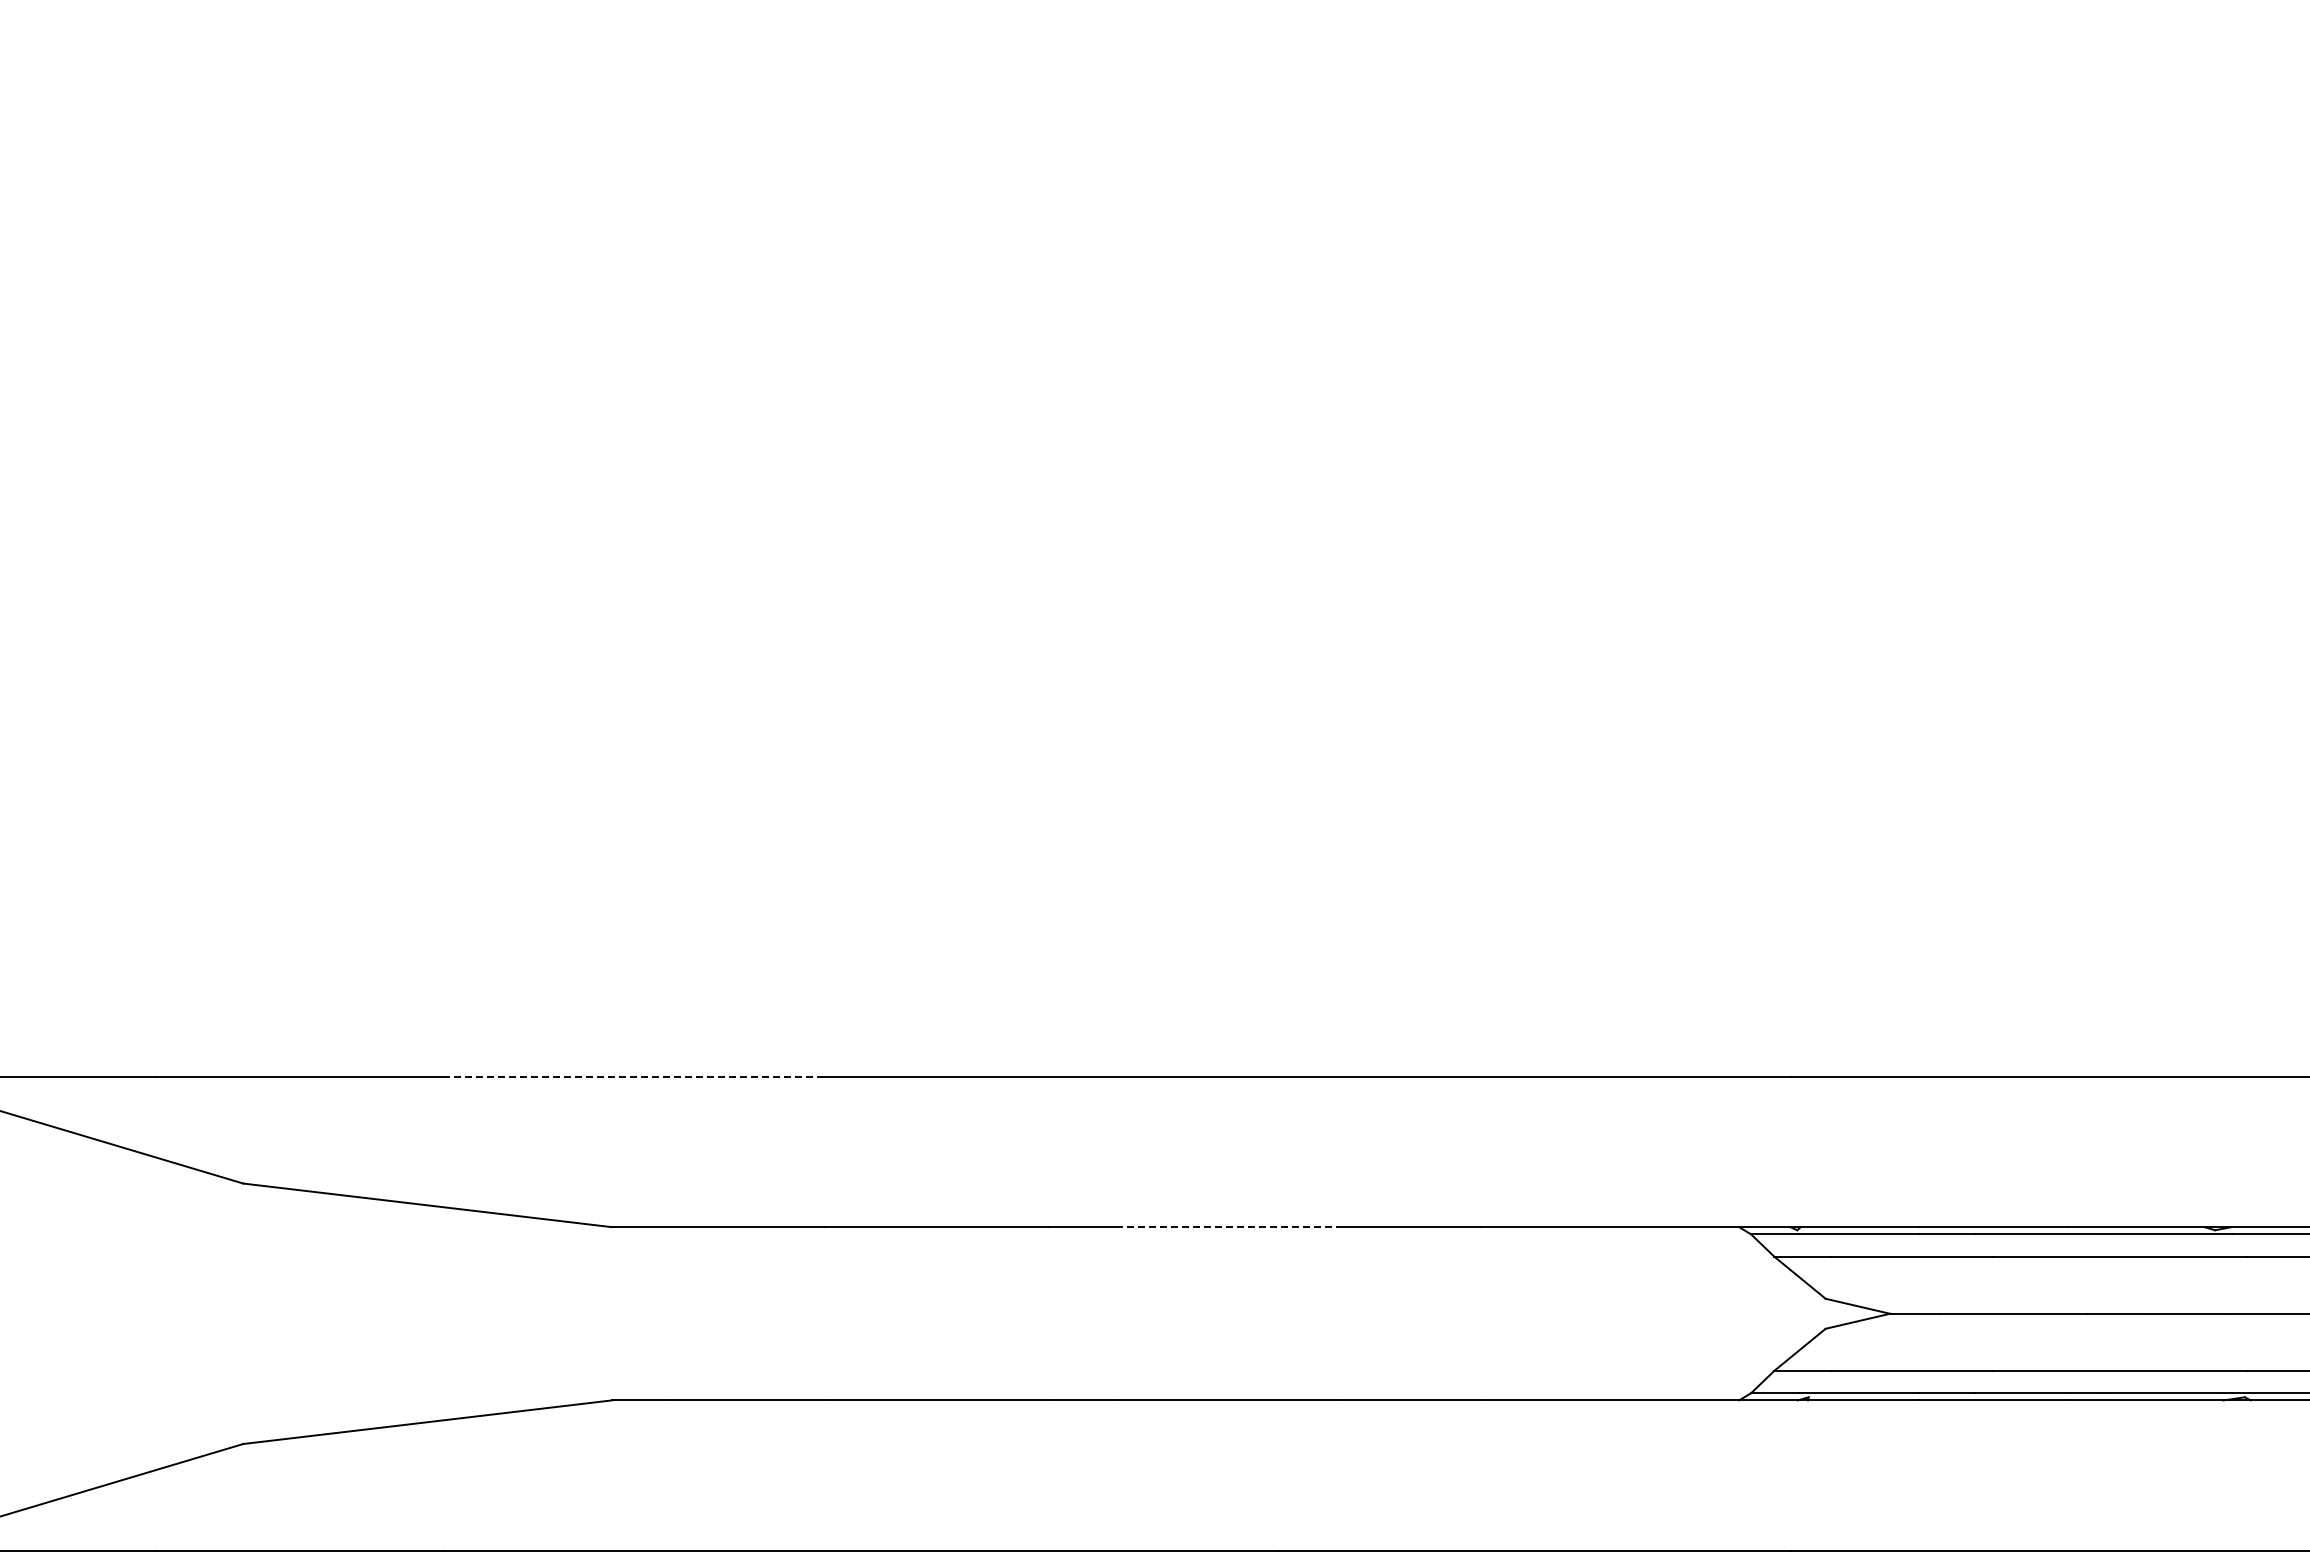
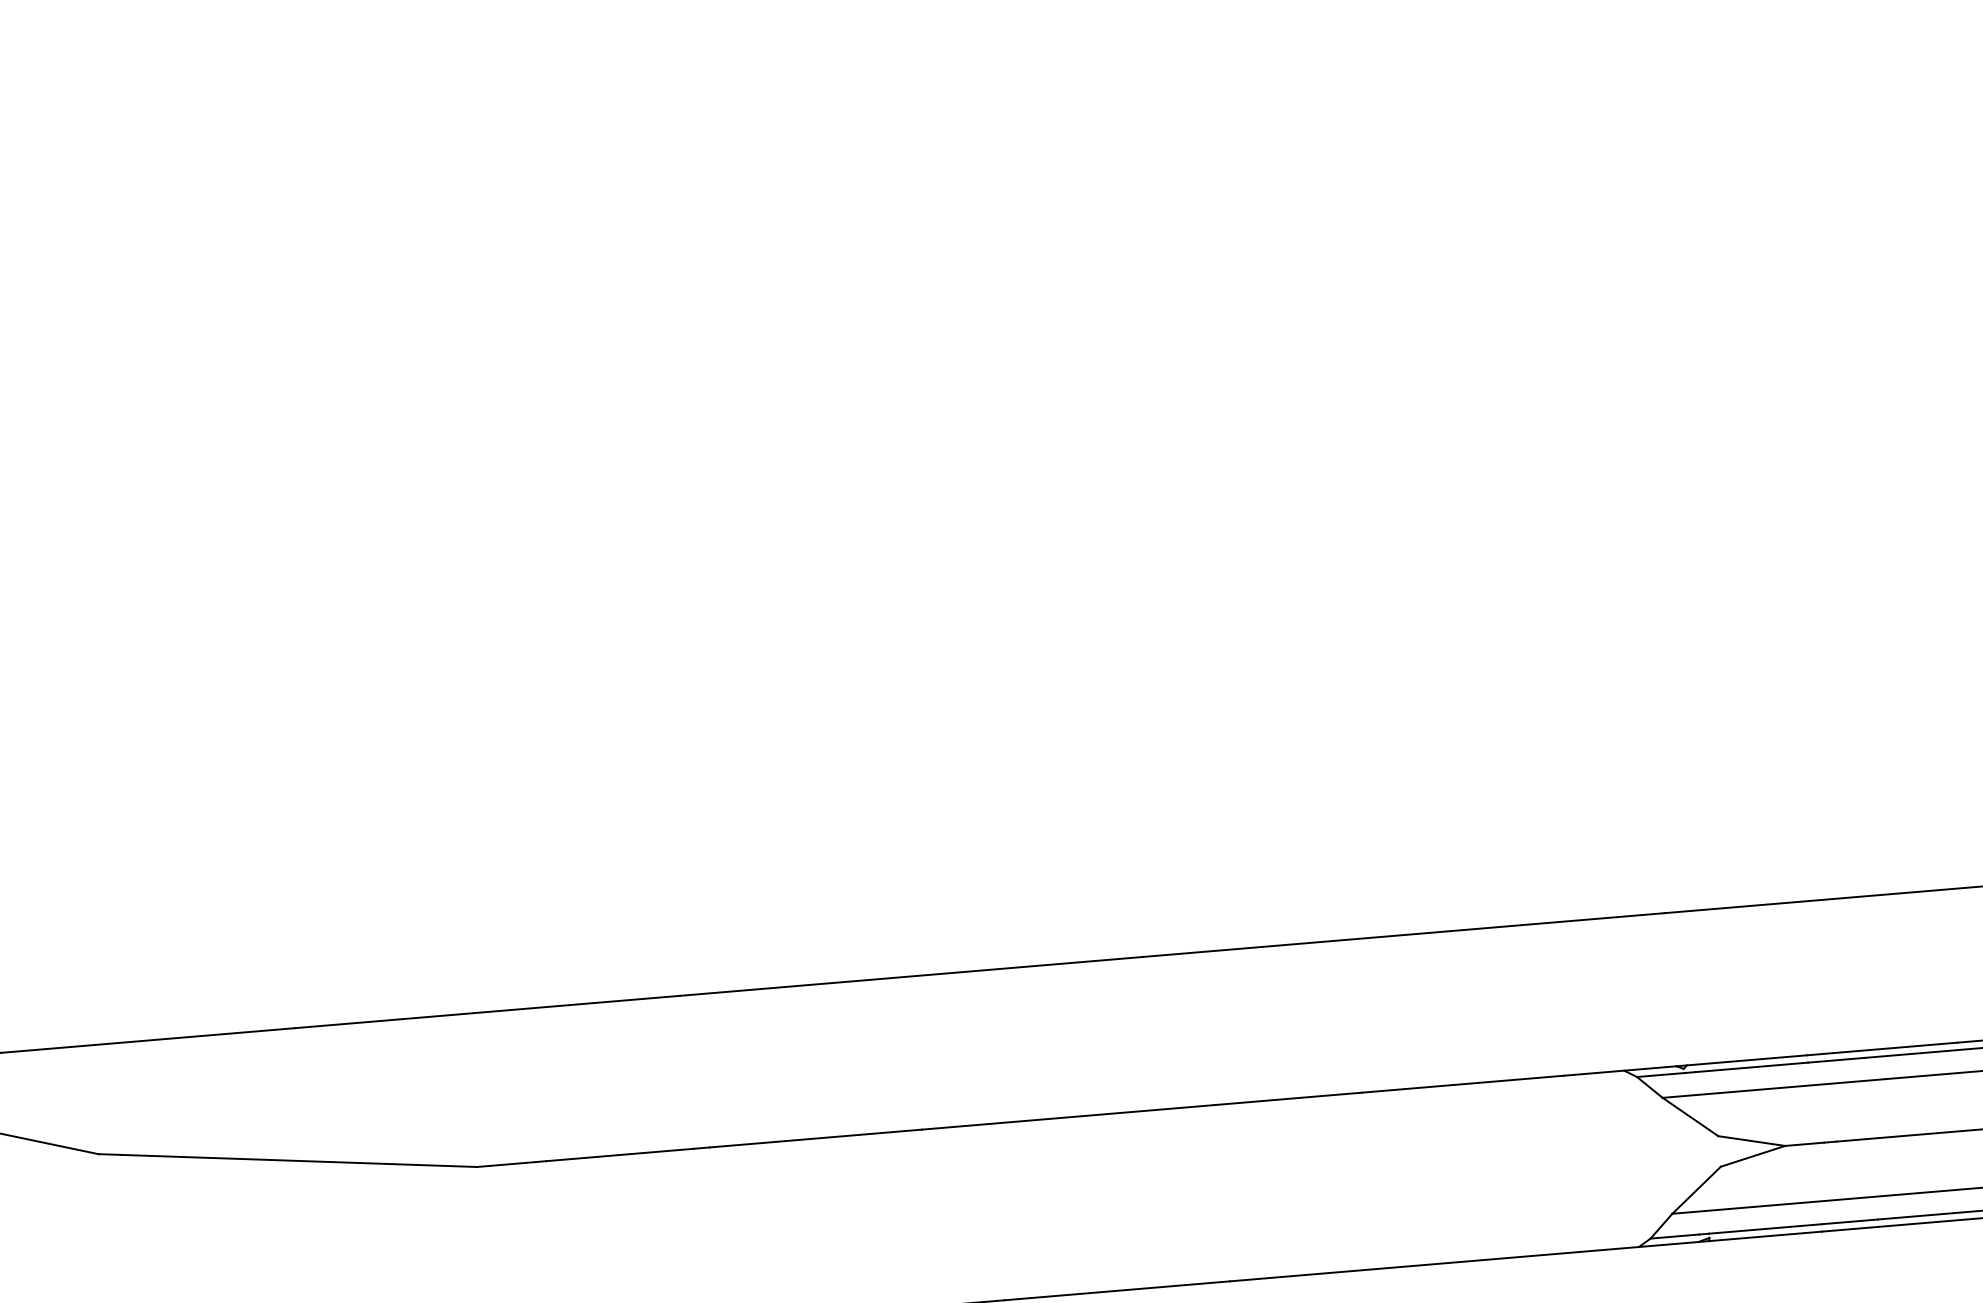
line: (634, 1076) -> (487, 1011), dashed -> solid
line: (1226, 1227) -> (1102, 1114), dashed -> solid

